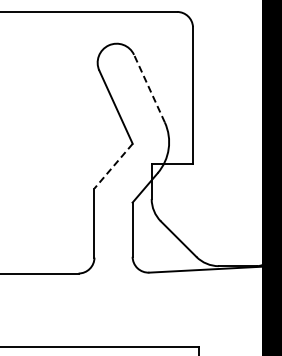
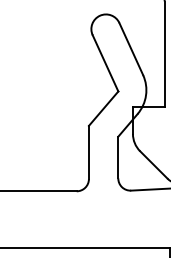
line: (149, 88) -> (131, 48), dashed -> solid
line: (113, 166) -> (103, 108), dashed -> solid

